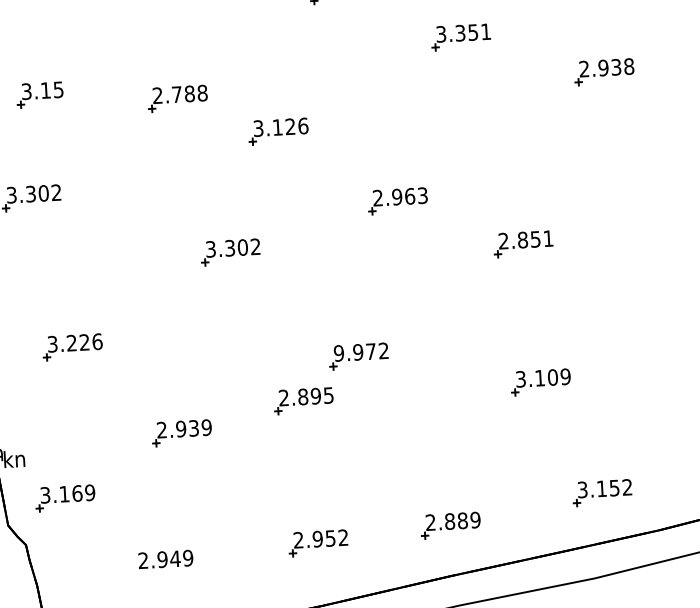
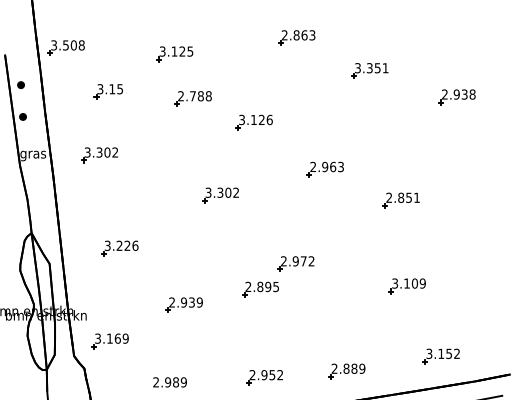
part: (143, 28) -> (174, 54), added
text: (338, 353) -> (283, 261), 9.972 -> 2.972
text: (174, 559) -> (175, 382), 2.949 -> 2.989

